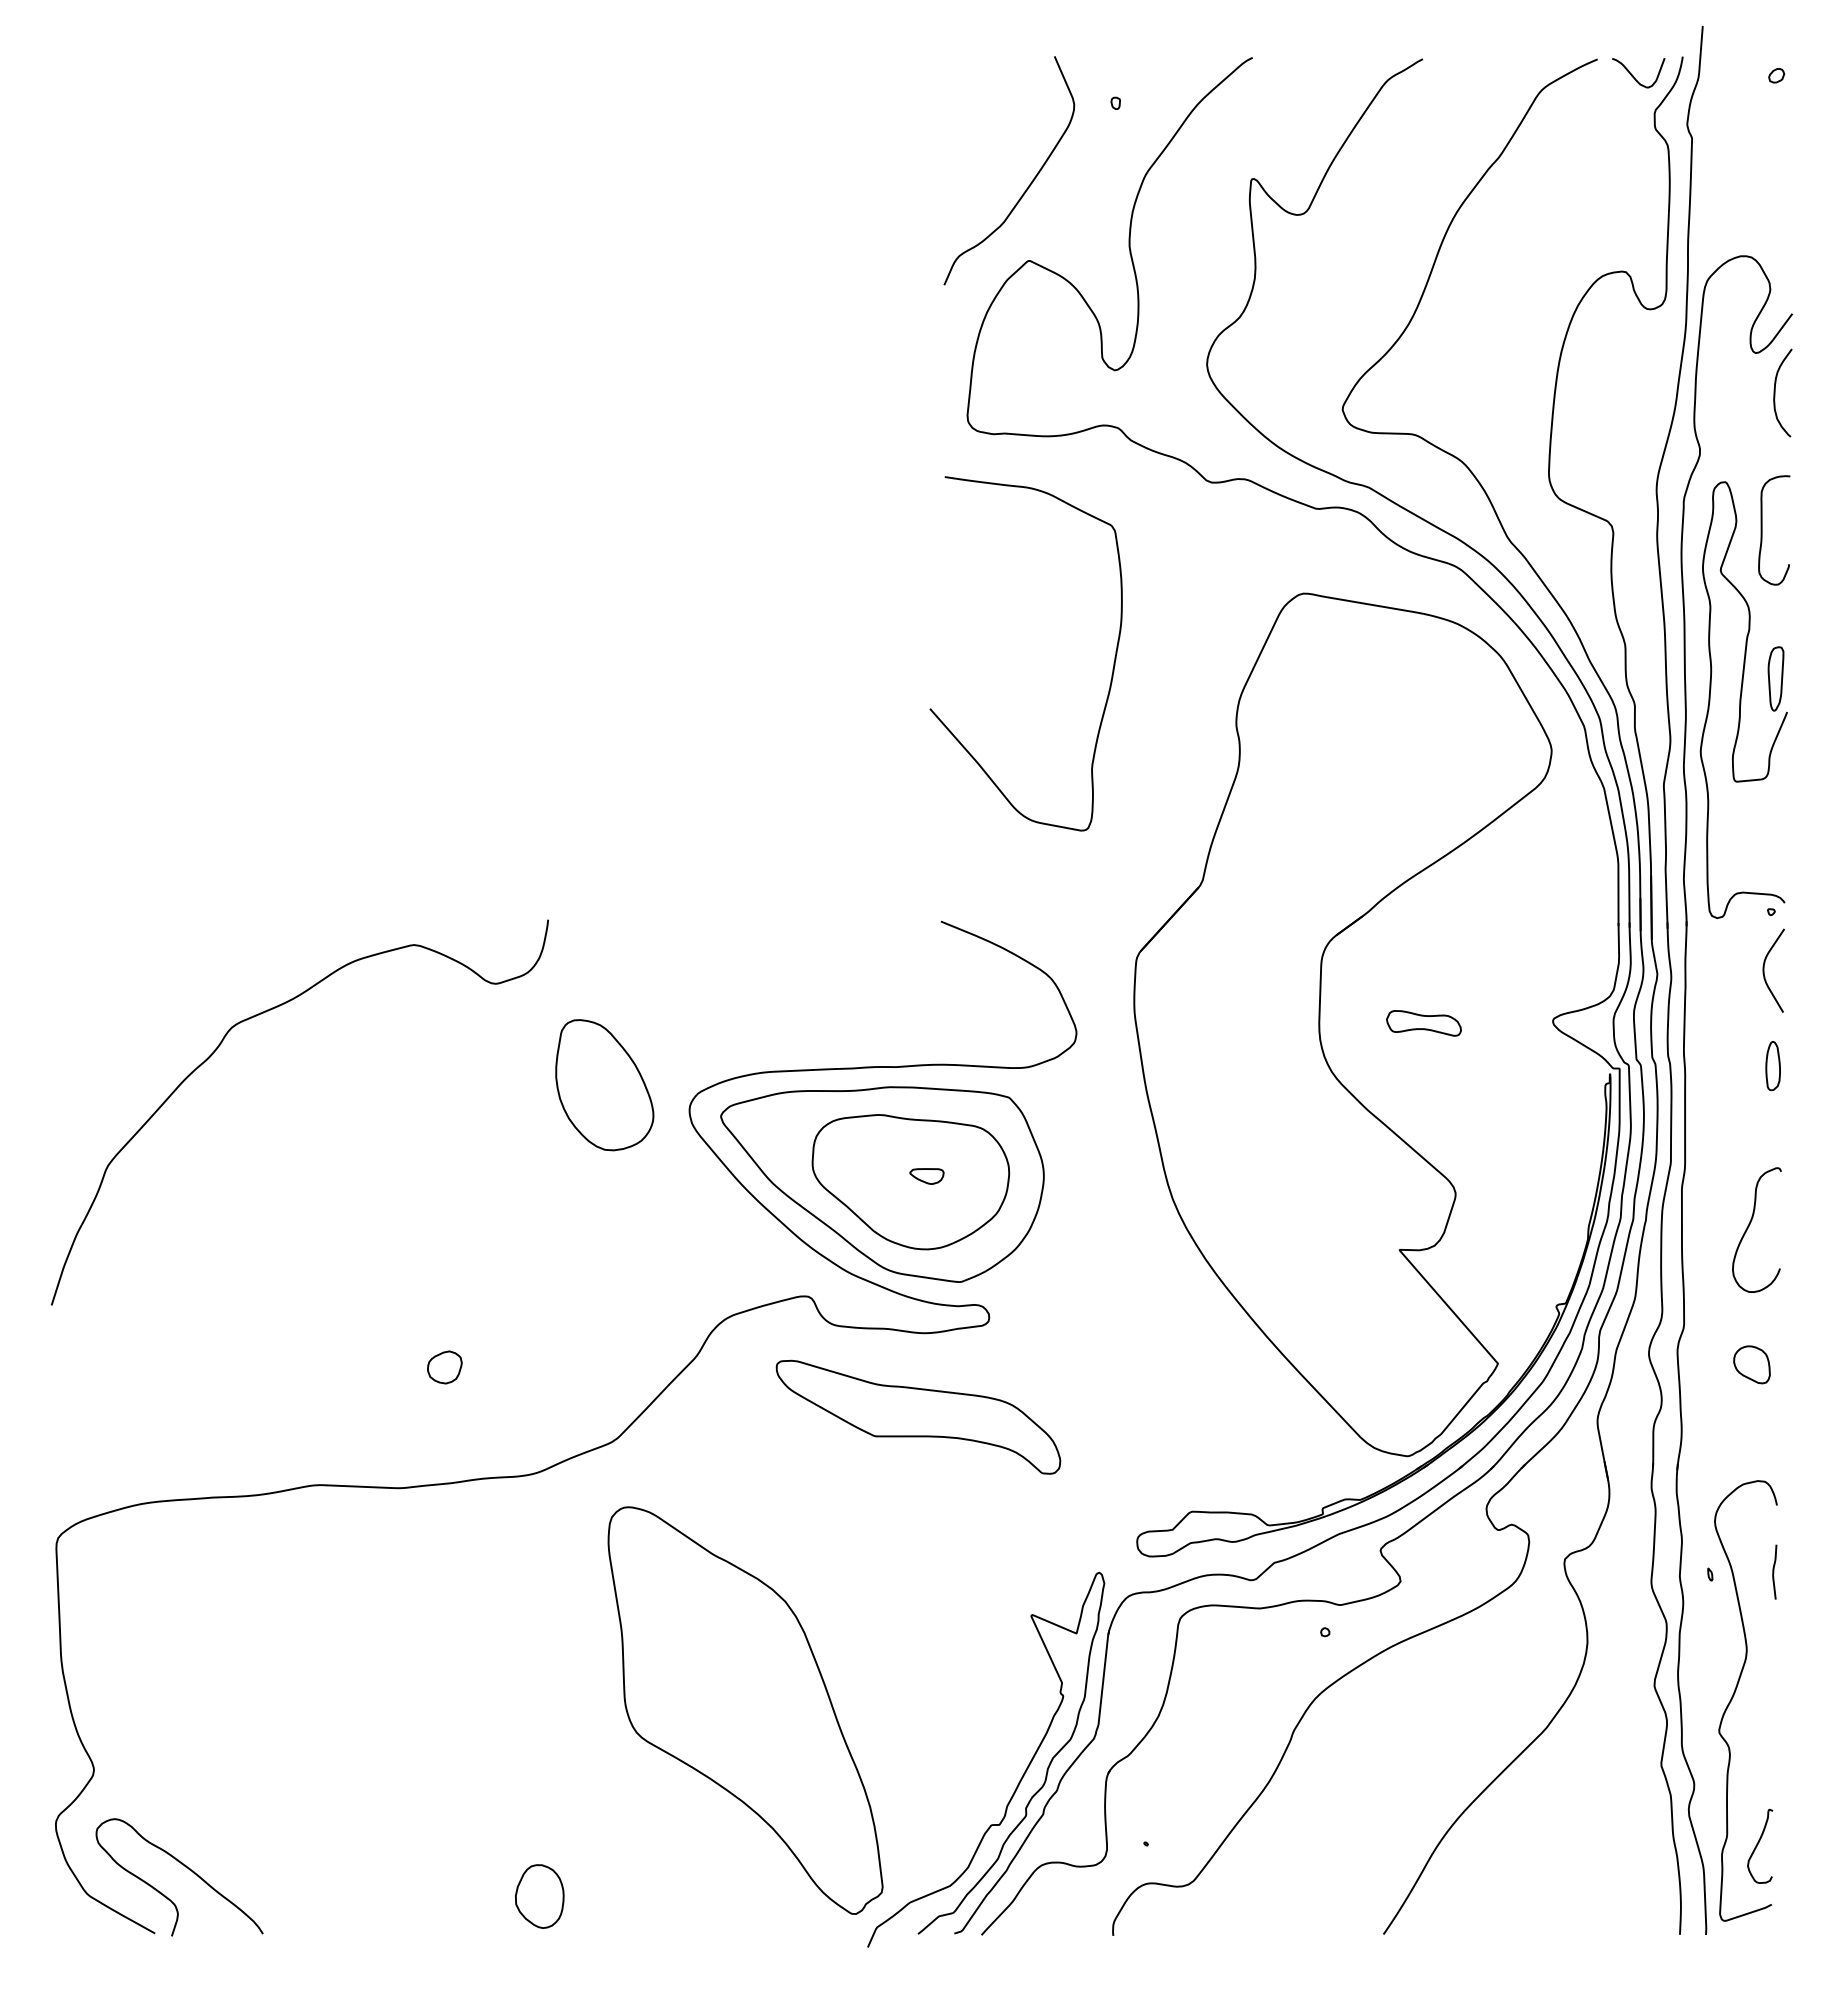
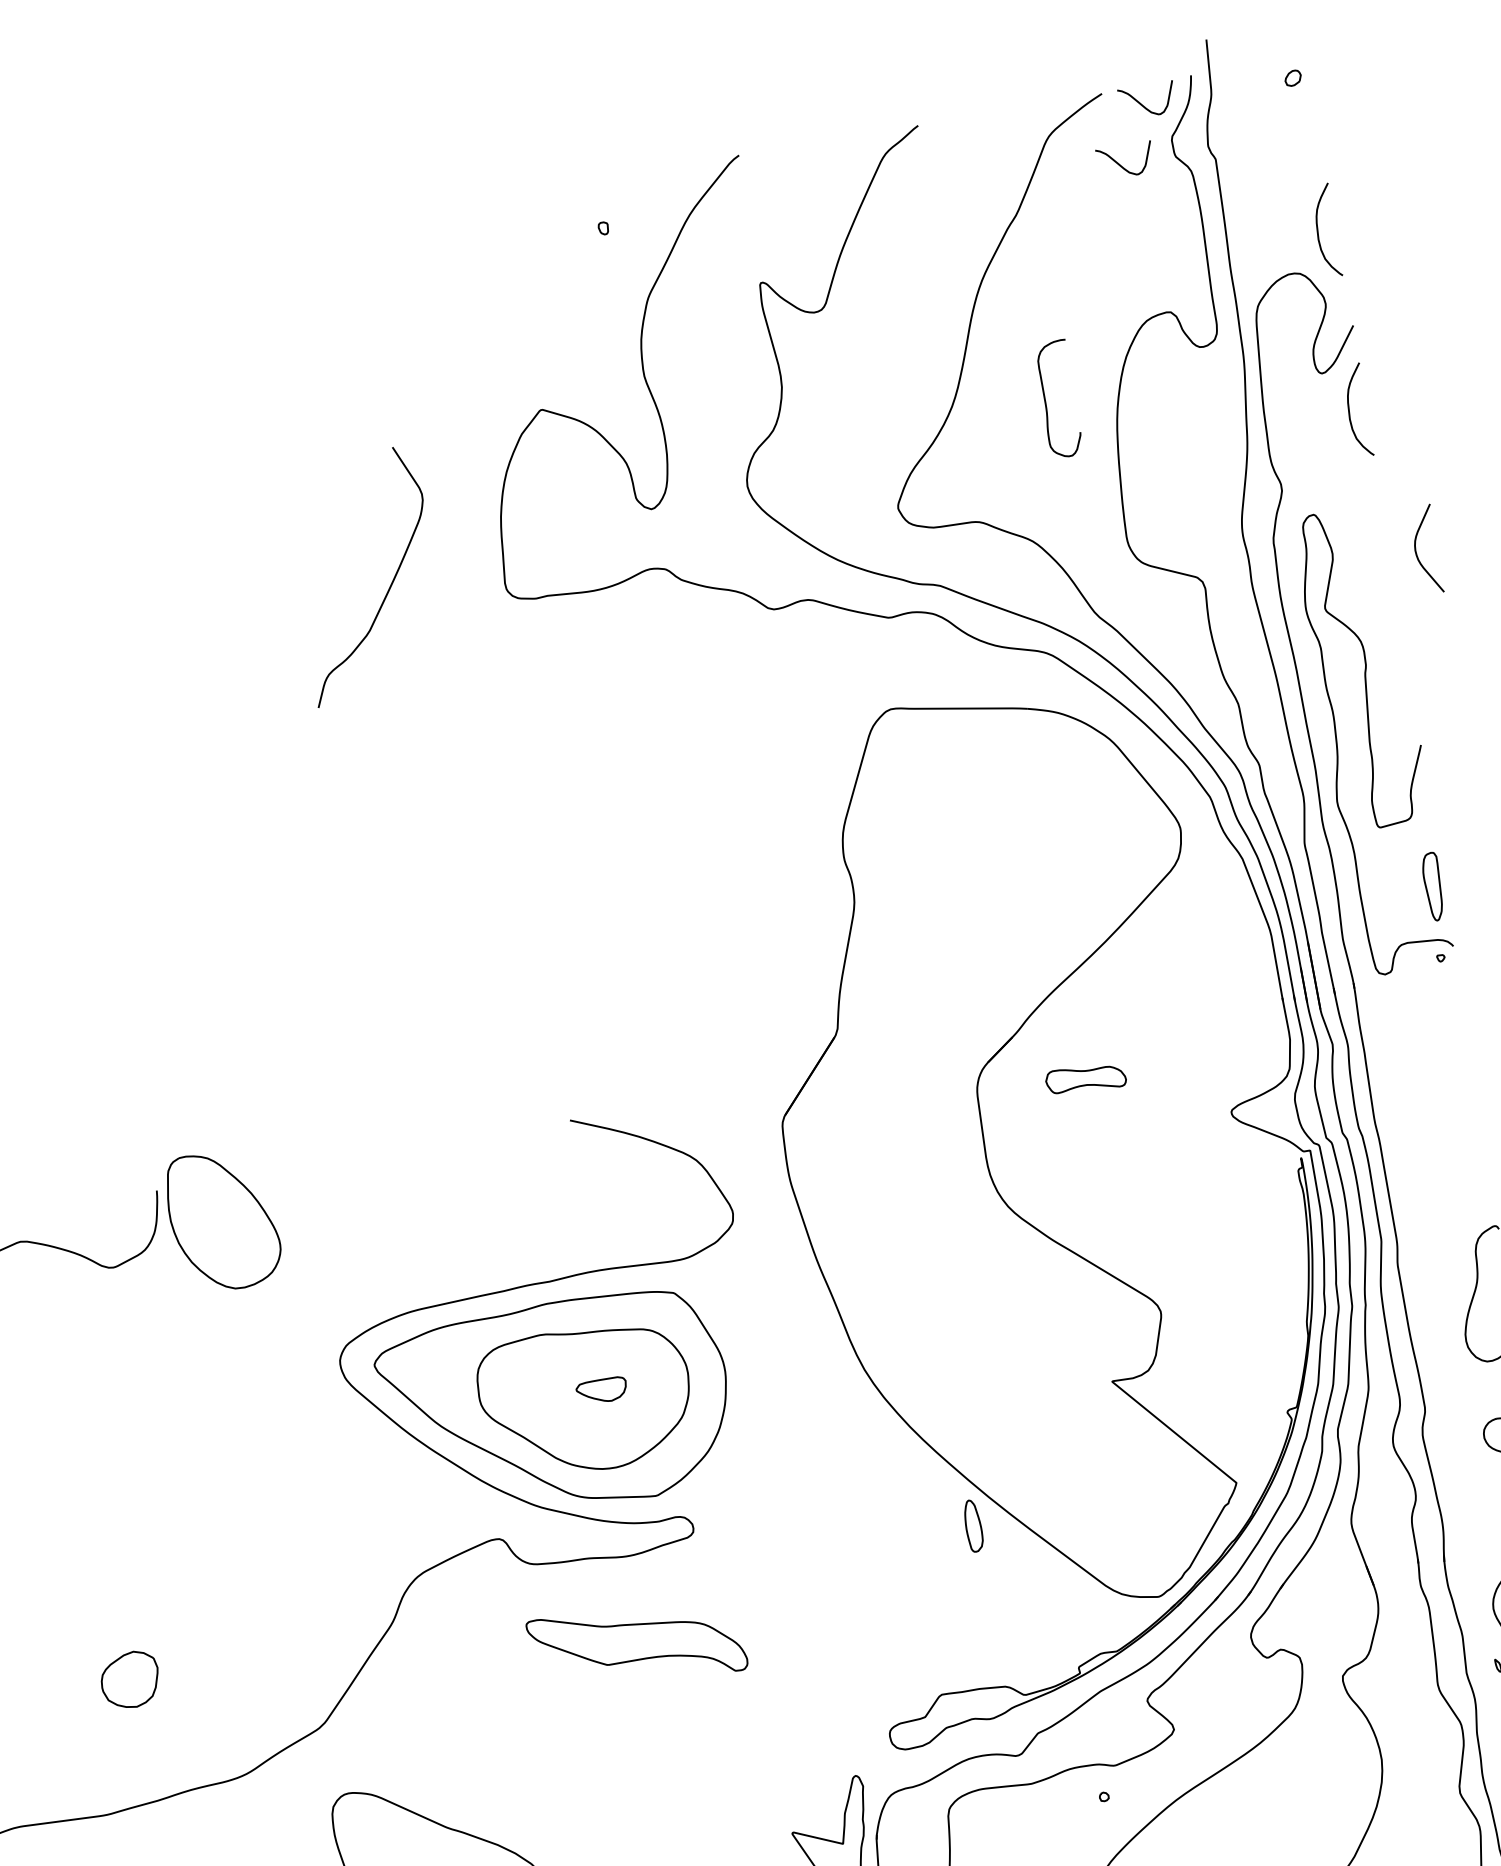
curve: (1604, 128) -> (1121, 165), added
curve: (1030, 182) -> (390, 584), moved
curve: (1775, 221) -> (1318, 231), added
curve: (1762, 530) -> (1046, 401), moved
curve: (1112, 668) -> (703, 823), removed
part: (1775, 678) -> (1432, 886), moved
curve: (1764, 970) -> (1416, 551), moved
part: (1423, 1023) -> (1085, 1079), moved
part: (1772, 1066) -> (972, 1526), moved
part: (604, 1085) -> (223, 1221), moved
part: (926, 1176) -> (601, 1391), size x1.4
part: (444, 1367) -> (129, 1680), size x1.6
part: (918, 1416) -> (637, 1644), size x0.7

